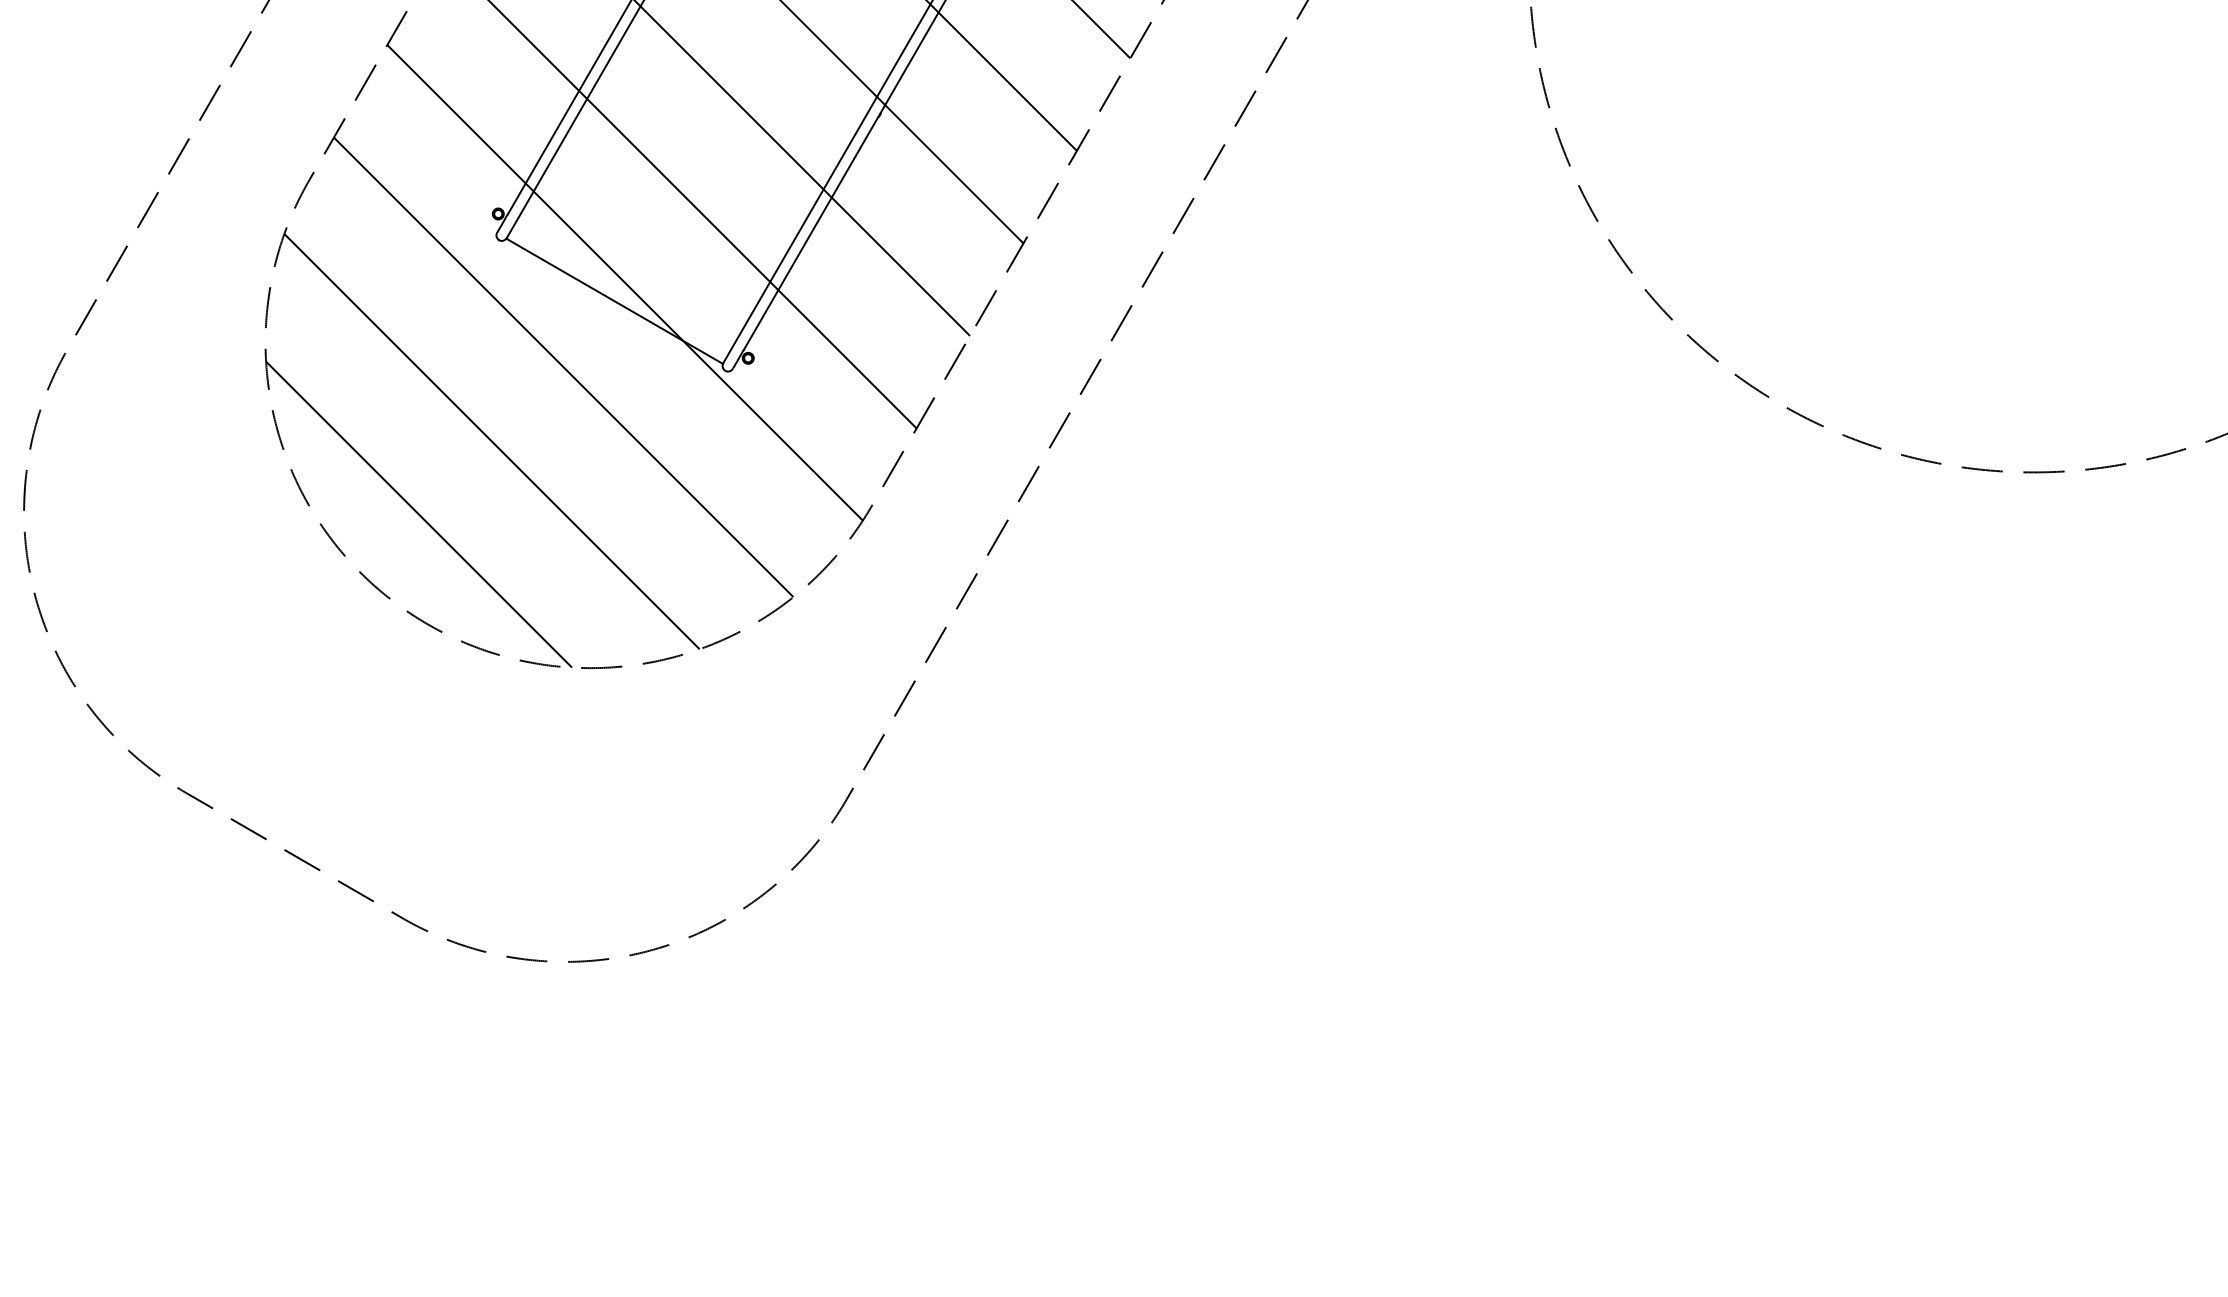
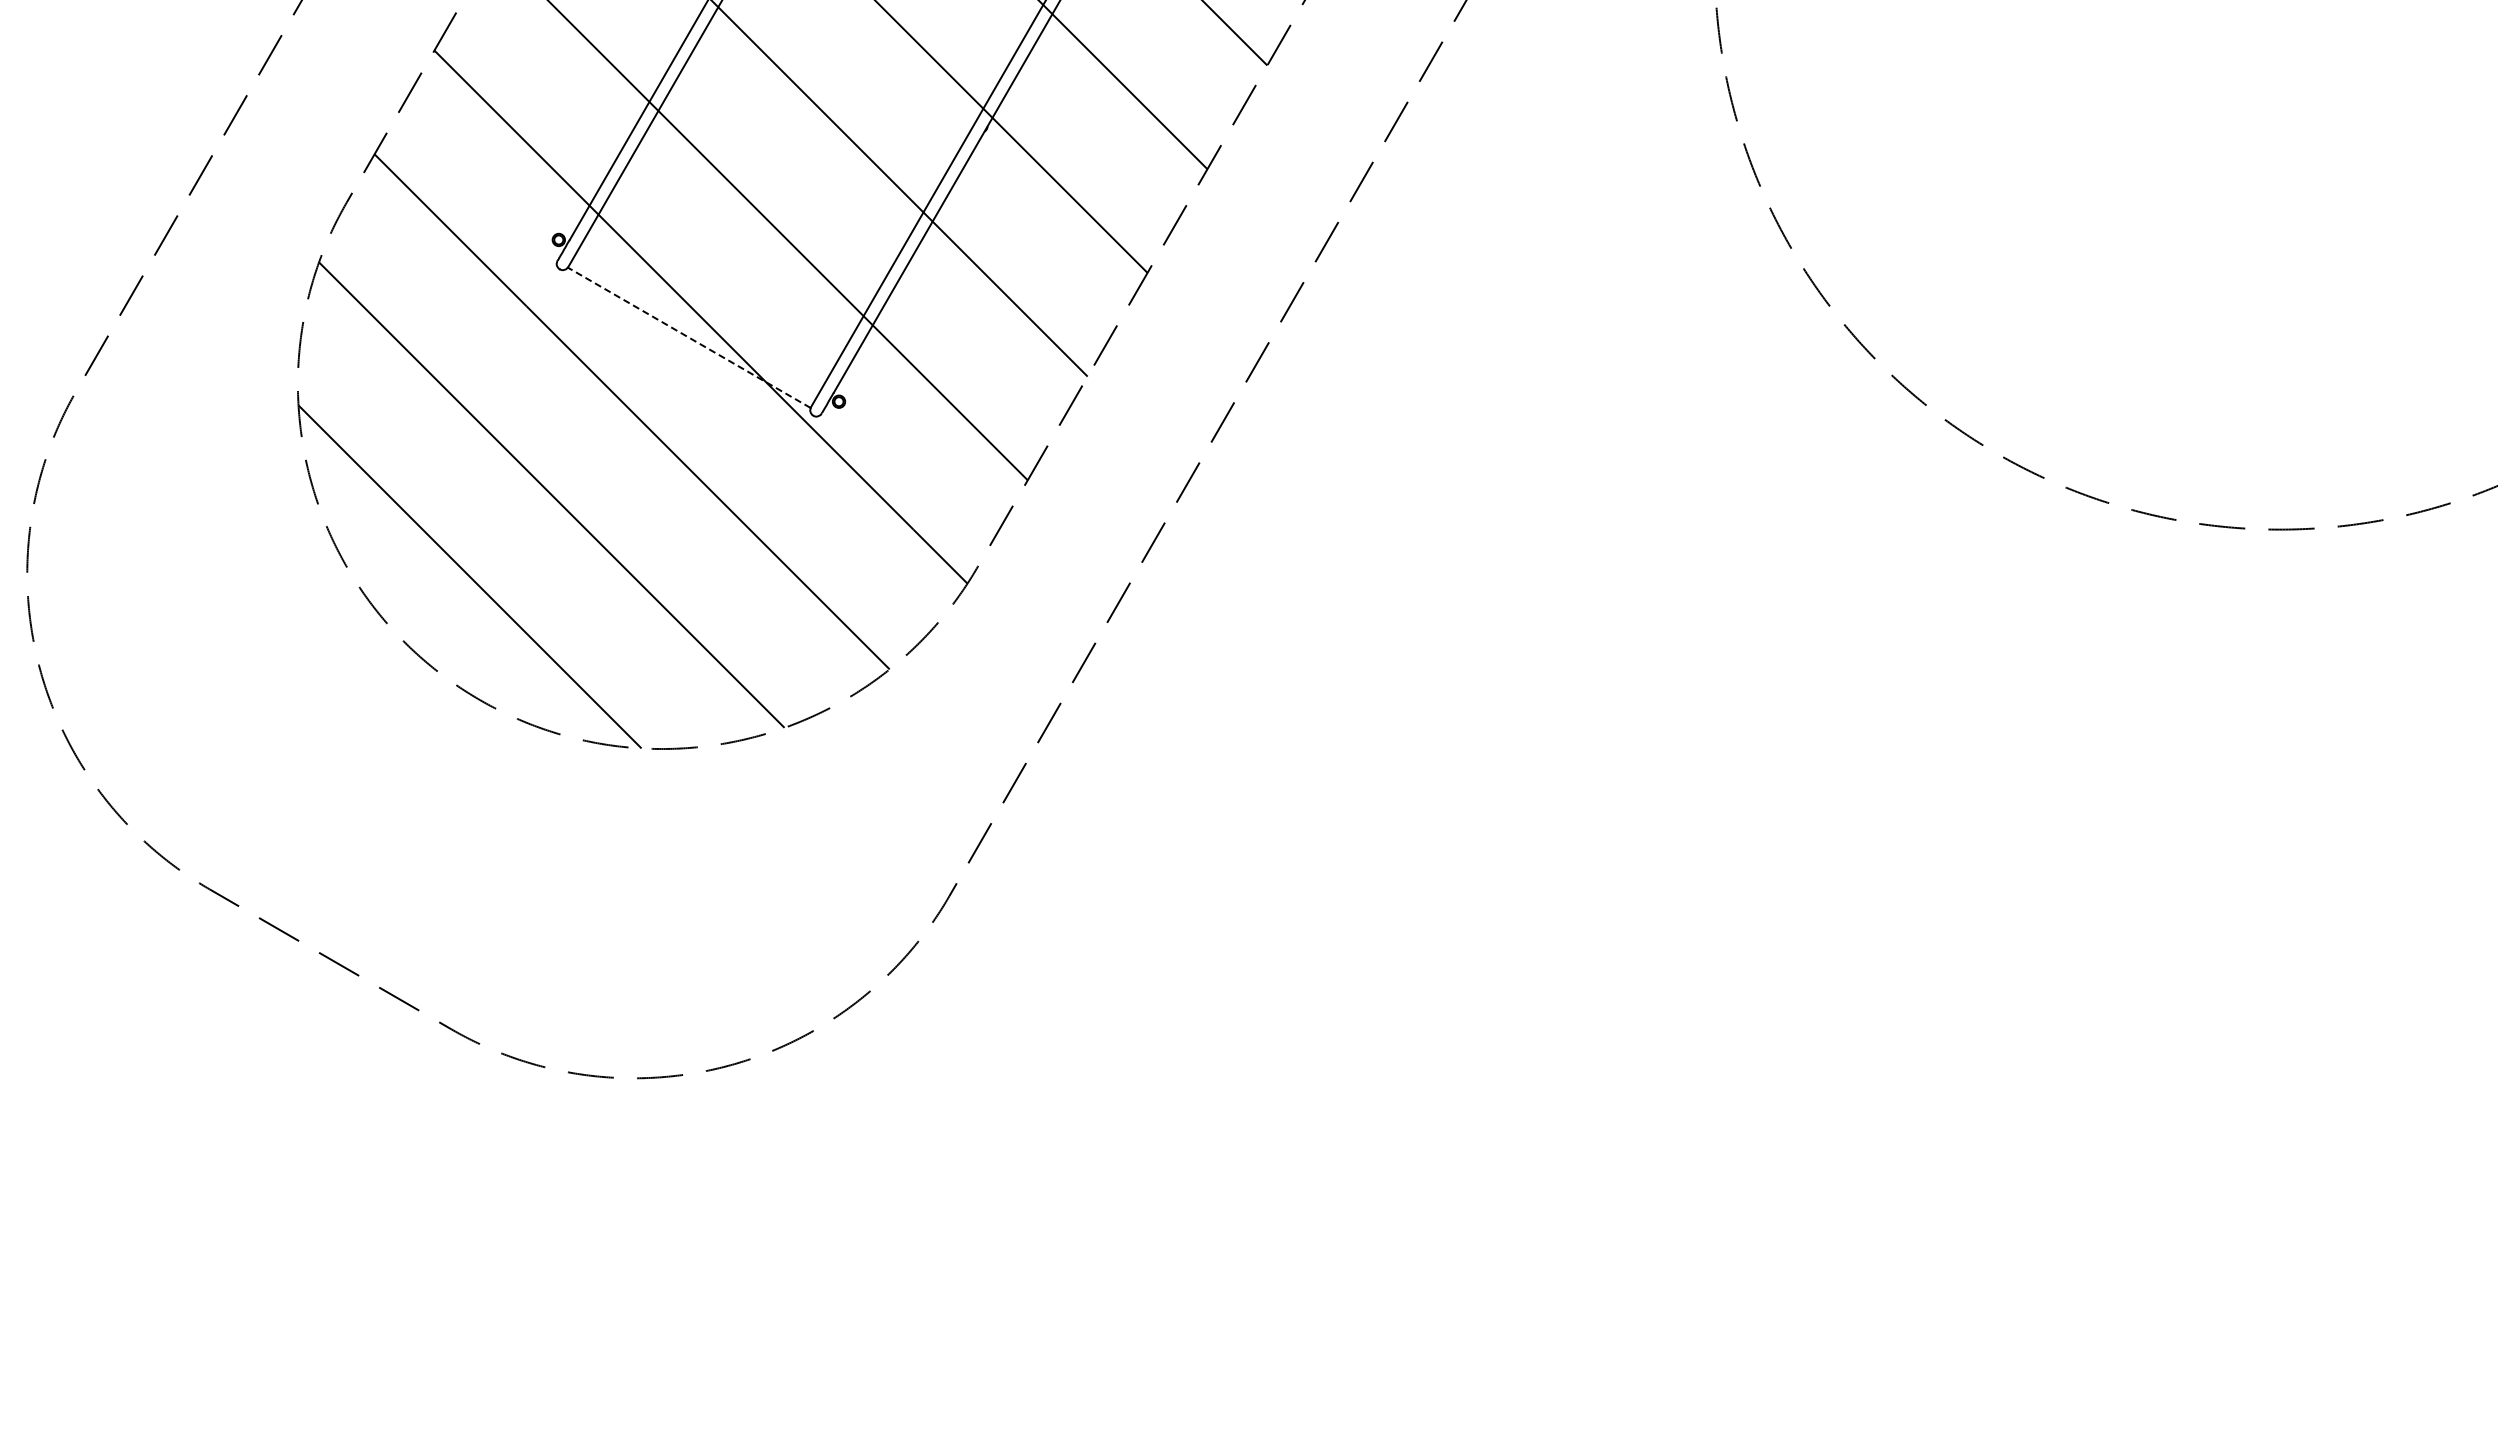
line: (613, 301) -> (688, 337), solid -> dashed

